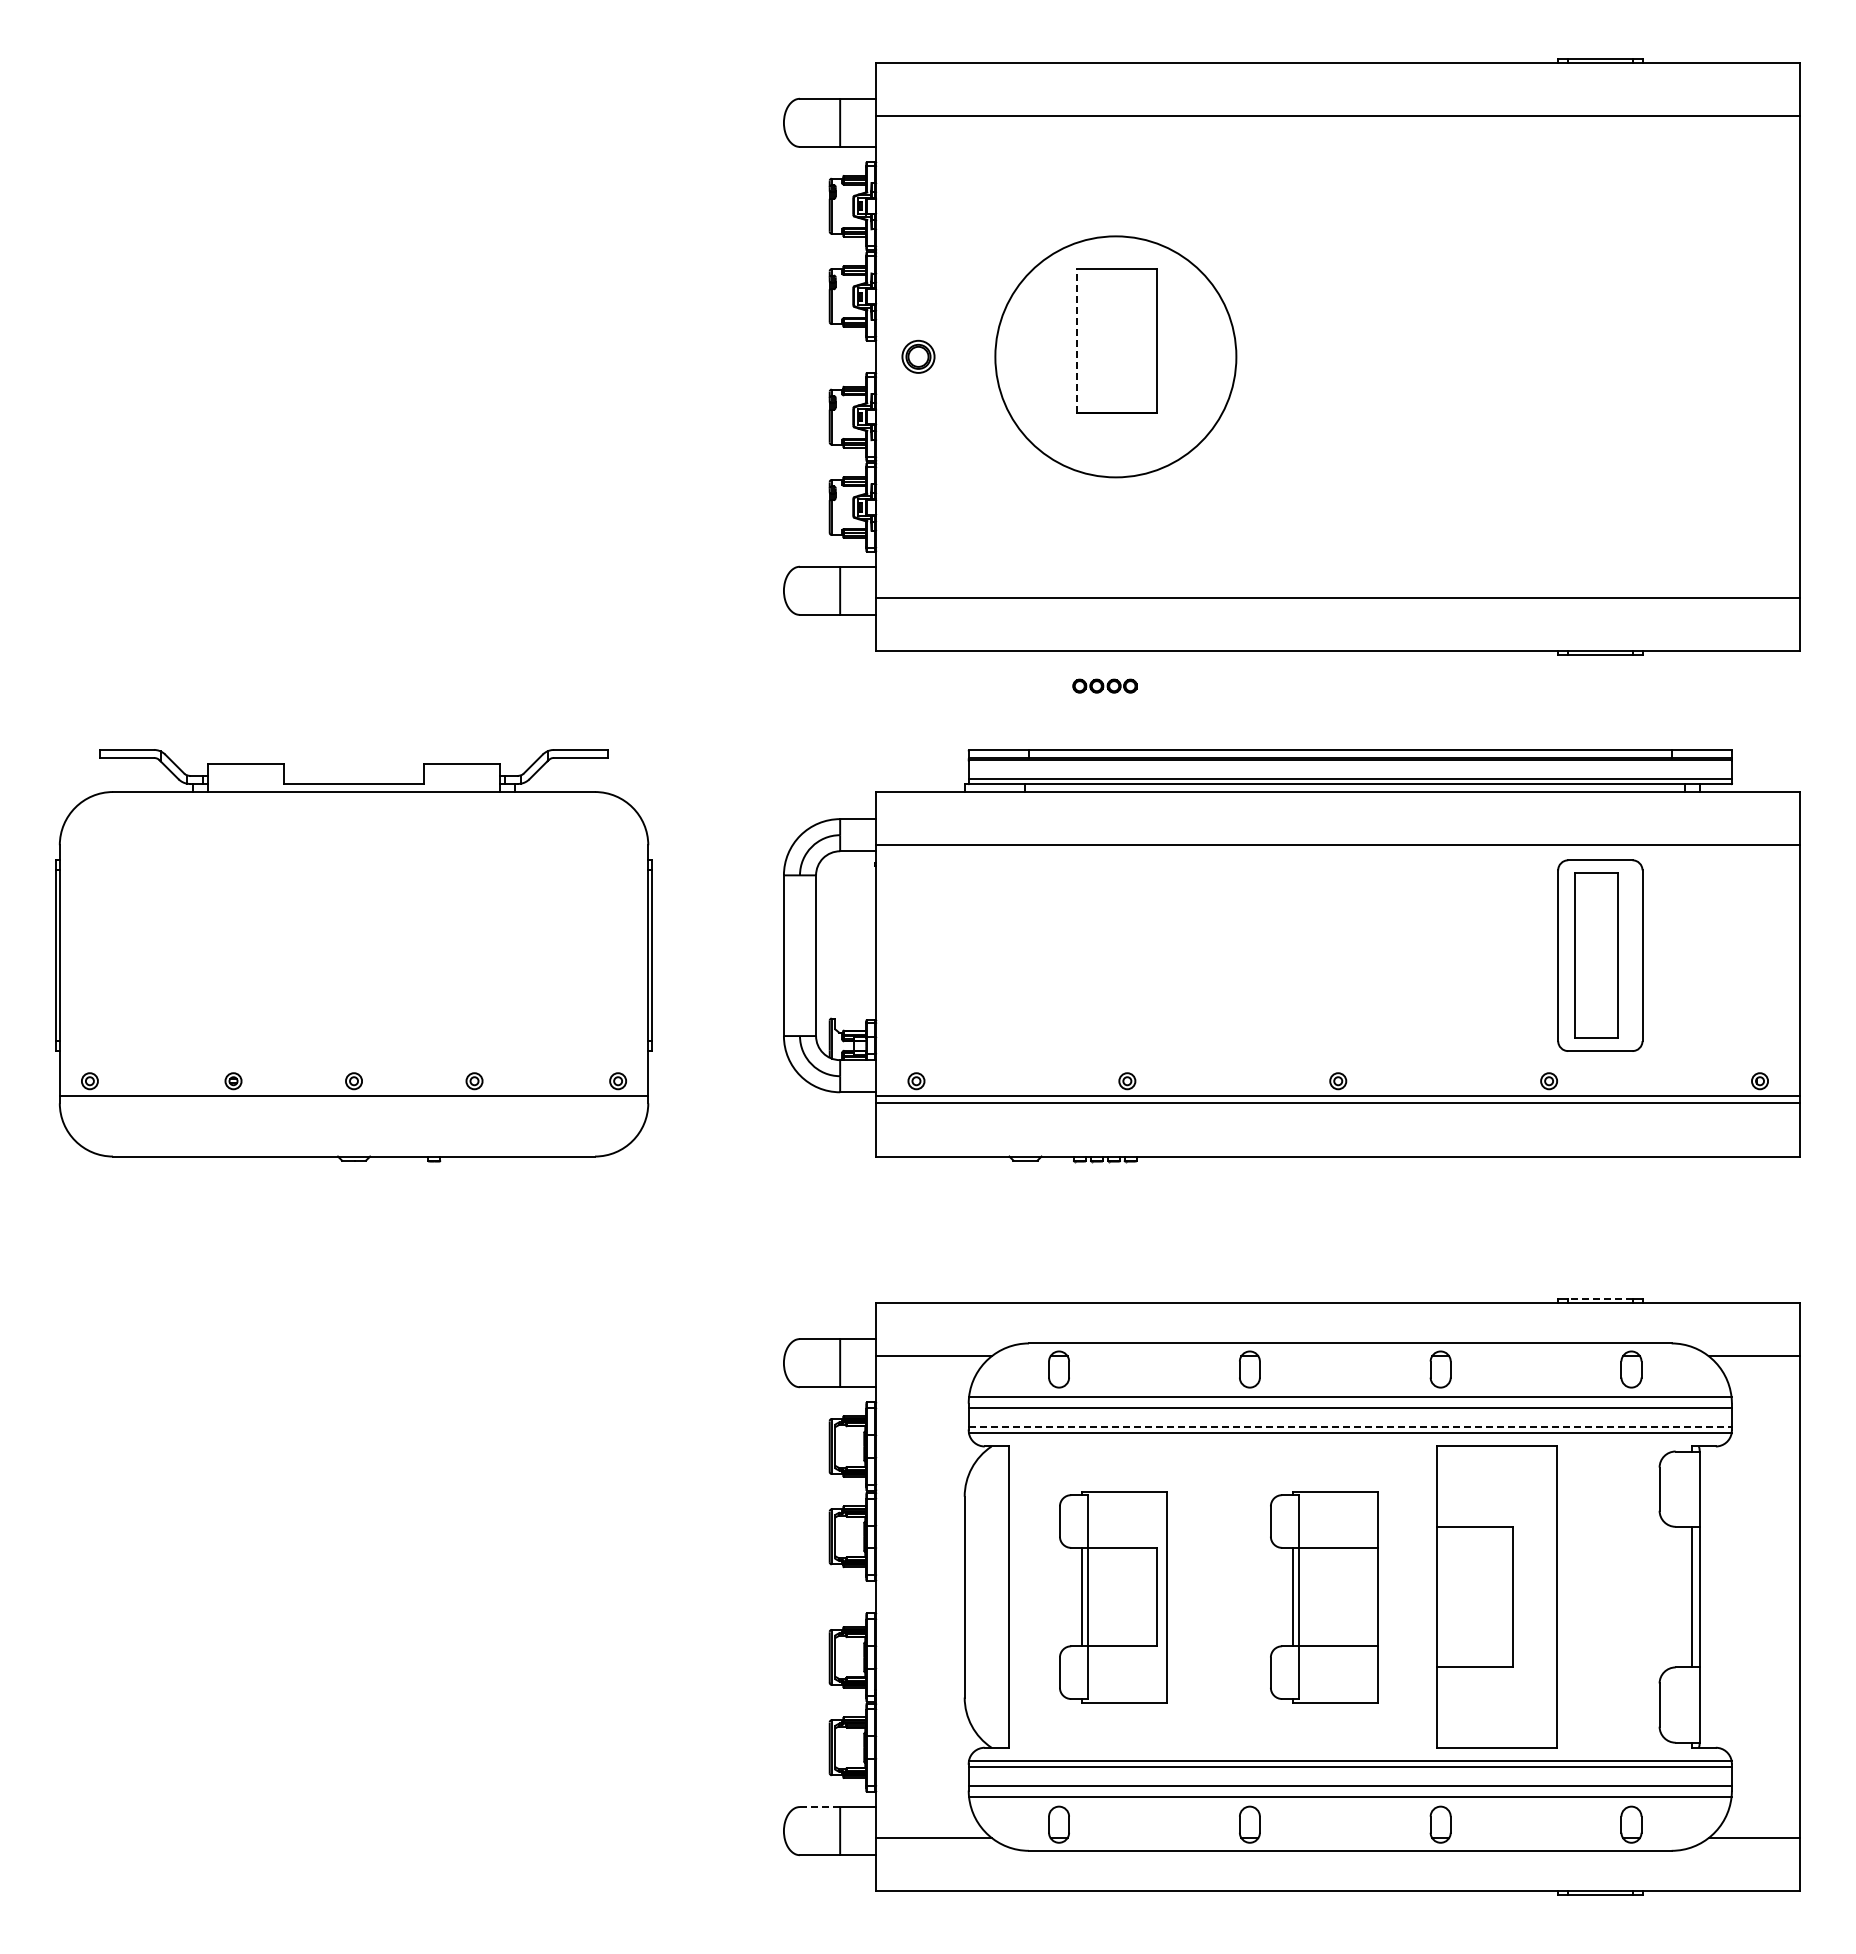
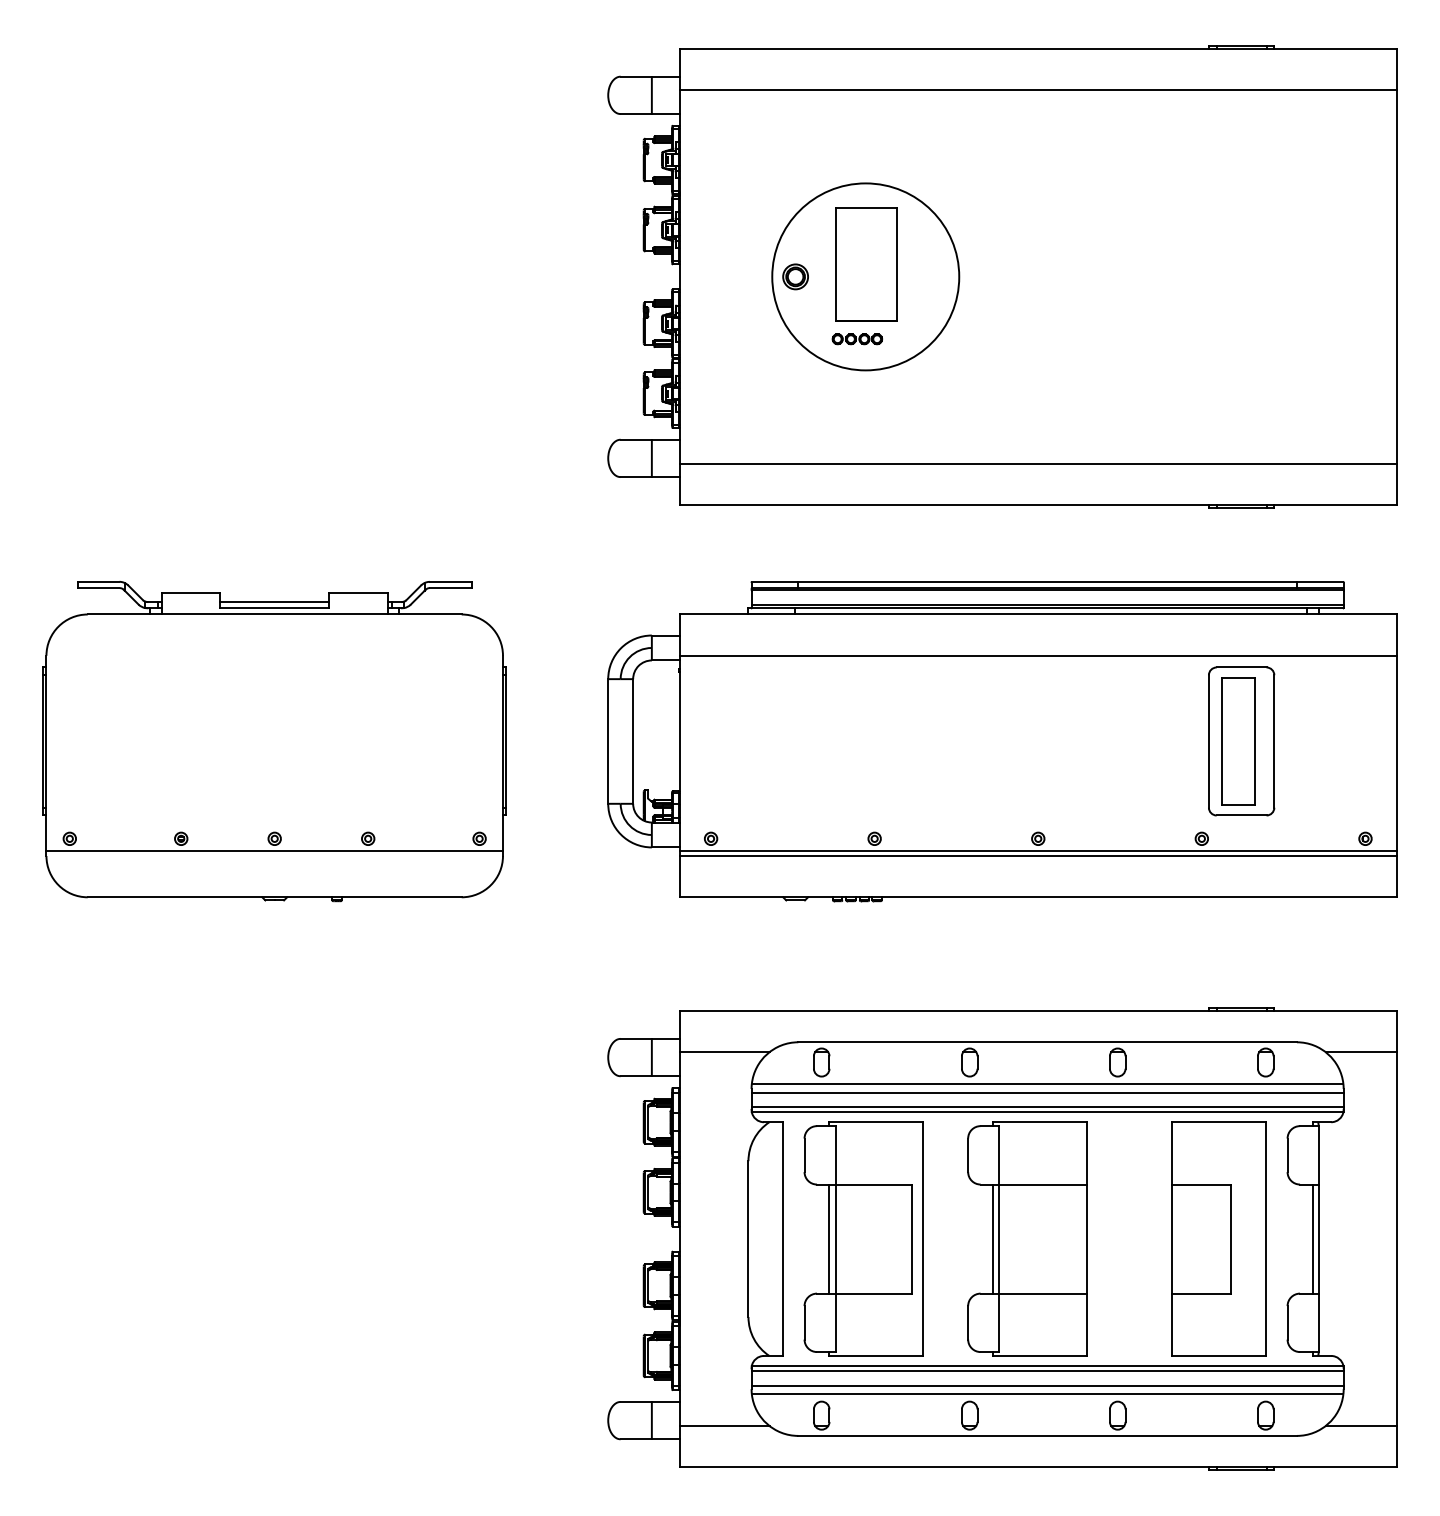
line: (1077, 340) -> (835, 264), dashed -> solid
part: (918, 356) -> (795, 276), moved
part: (1104, 685) -> (856, 338), moved
line: (353, 775) -> (274, 601), added
line: (1599, 1298) -> (1240, 1007), dashed -> solid
line: (1350, 1427) -> (1047, 1107), dashed -> solid
part: (1113, 1596) -> (863, 1238), size x1.43
part: (1324, 1596) -> (1027, 1238), size x1.43
part: (1496, 1596) -> (1218, 1238), moved
line: (819, 1807) -> (635, 1402), dashed -> solid

